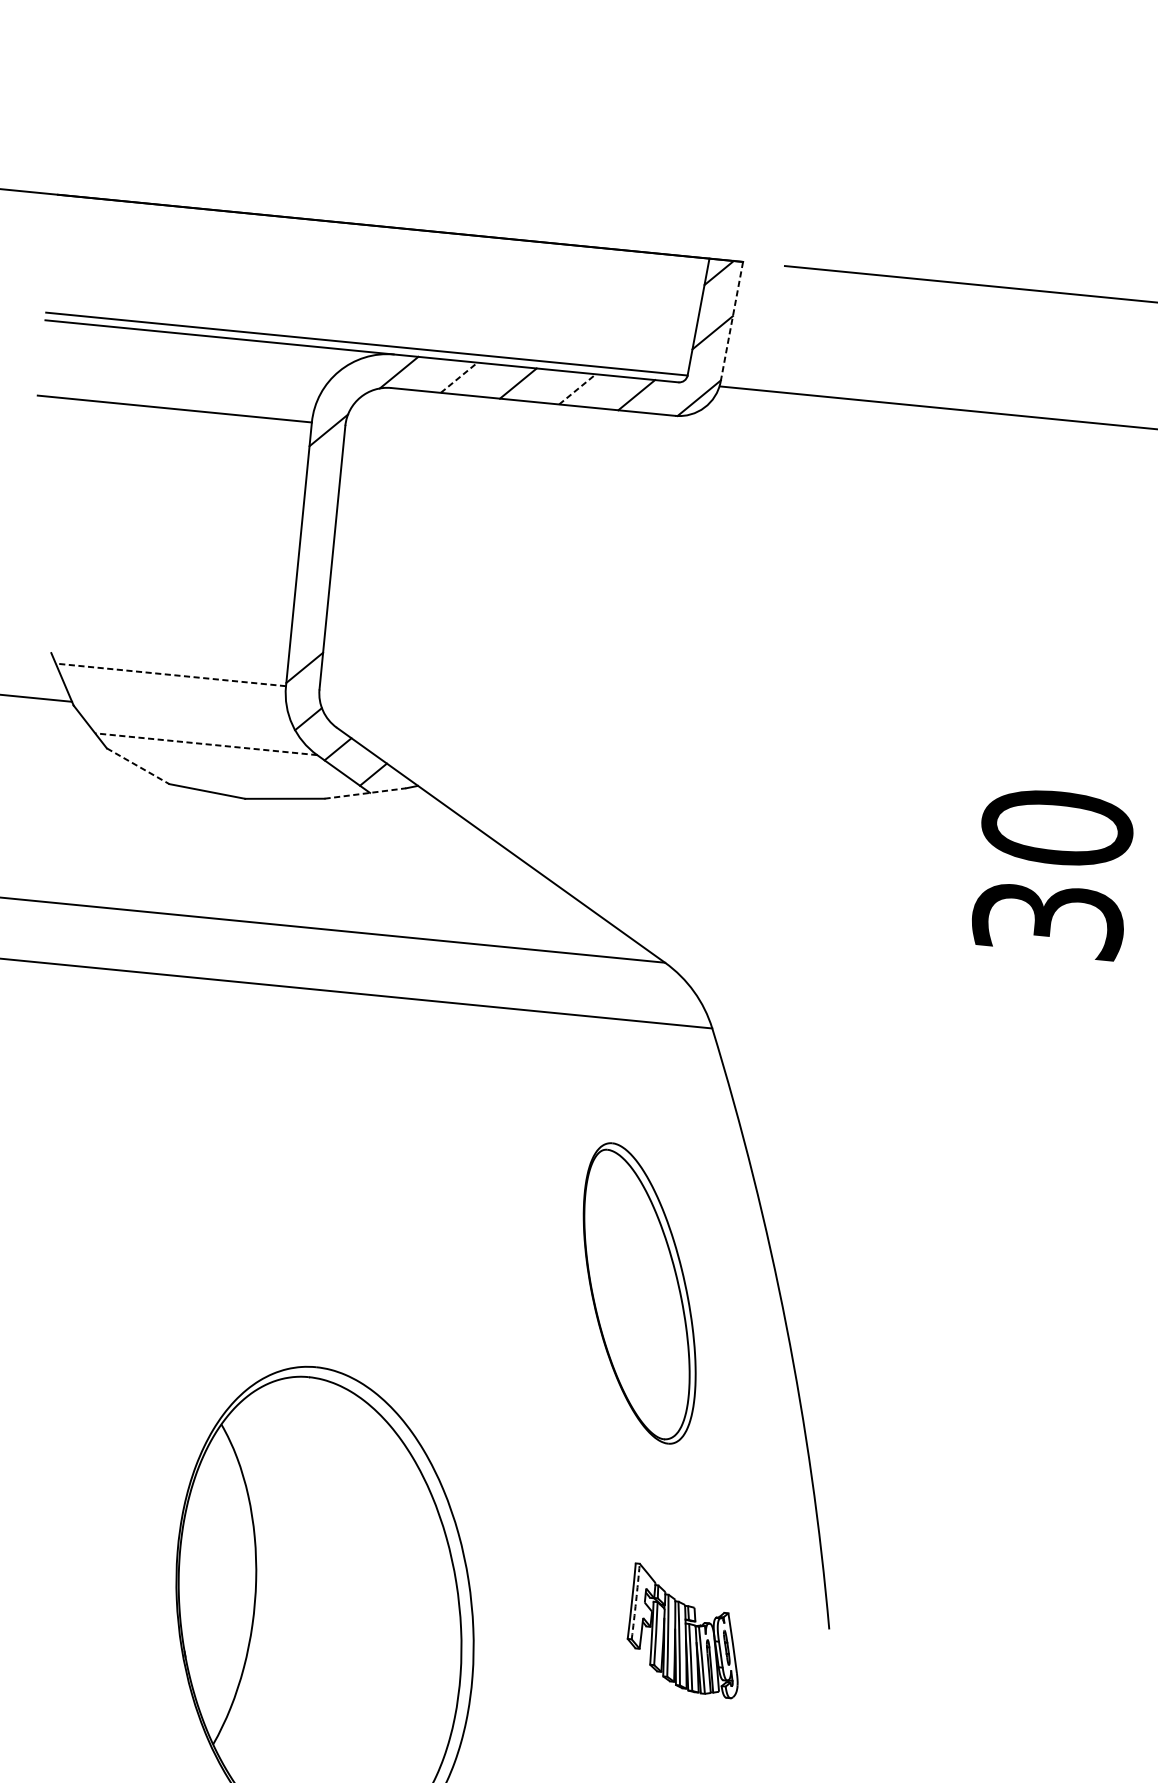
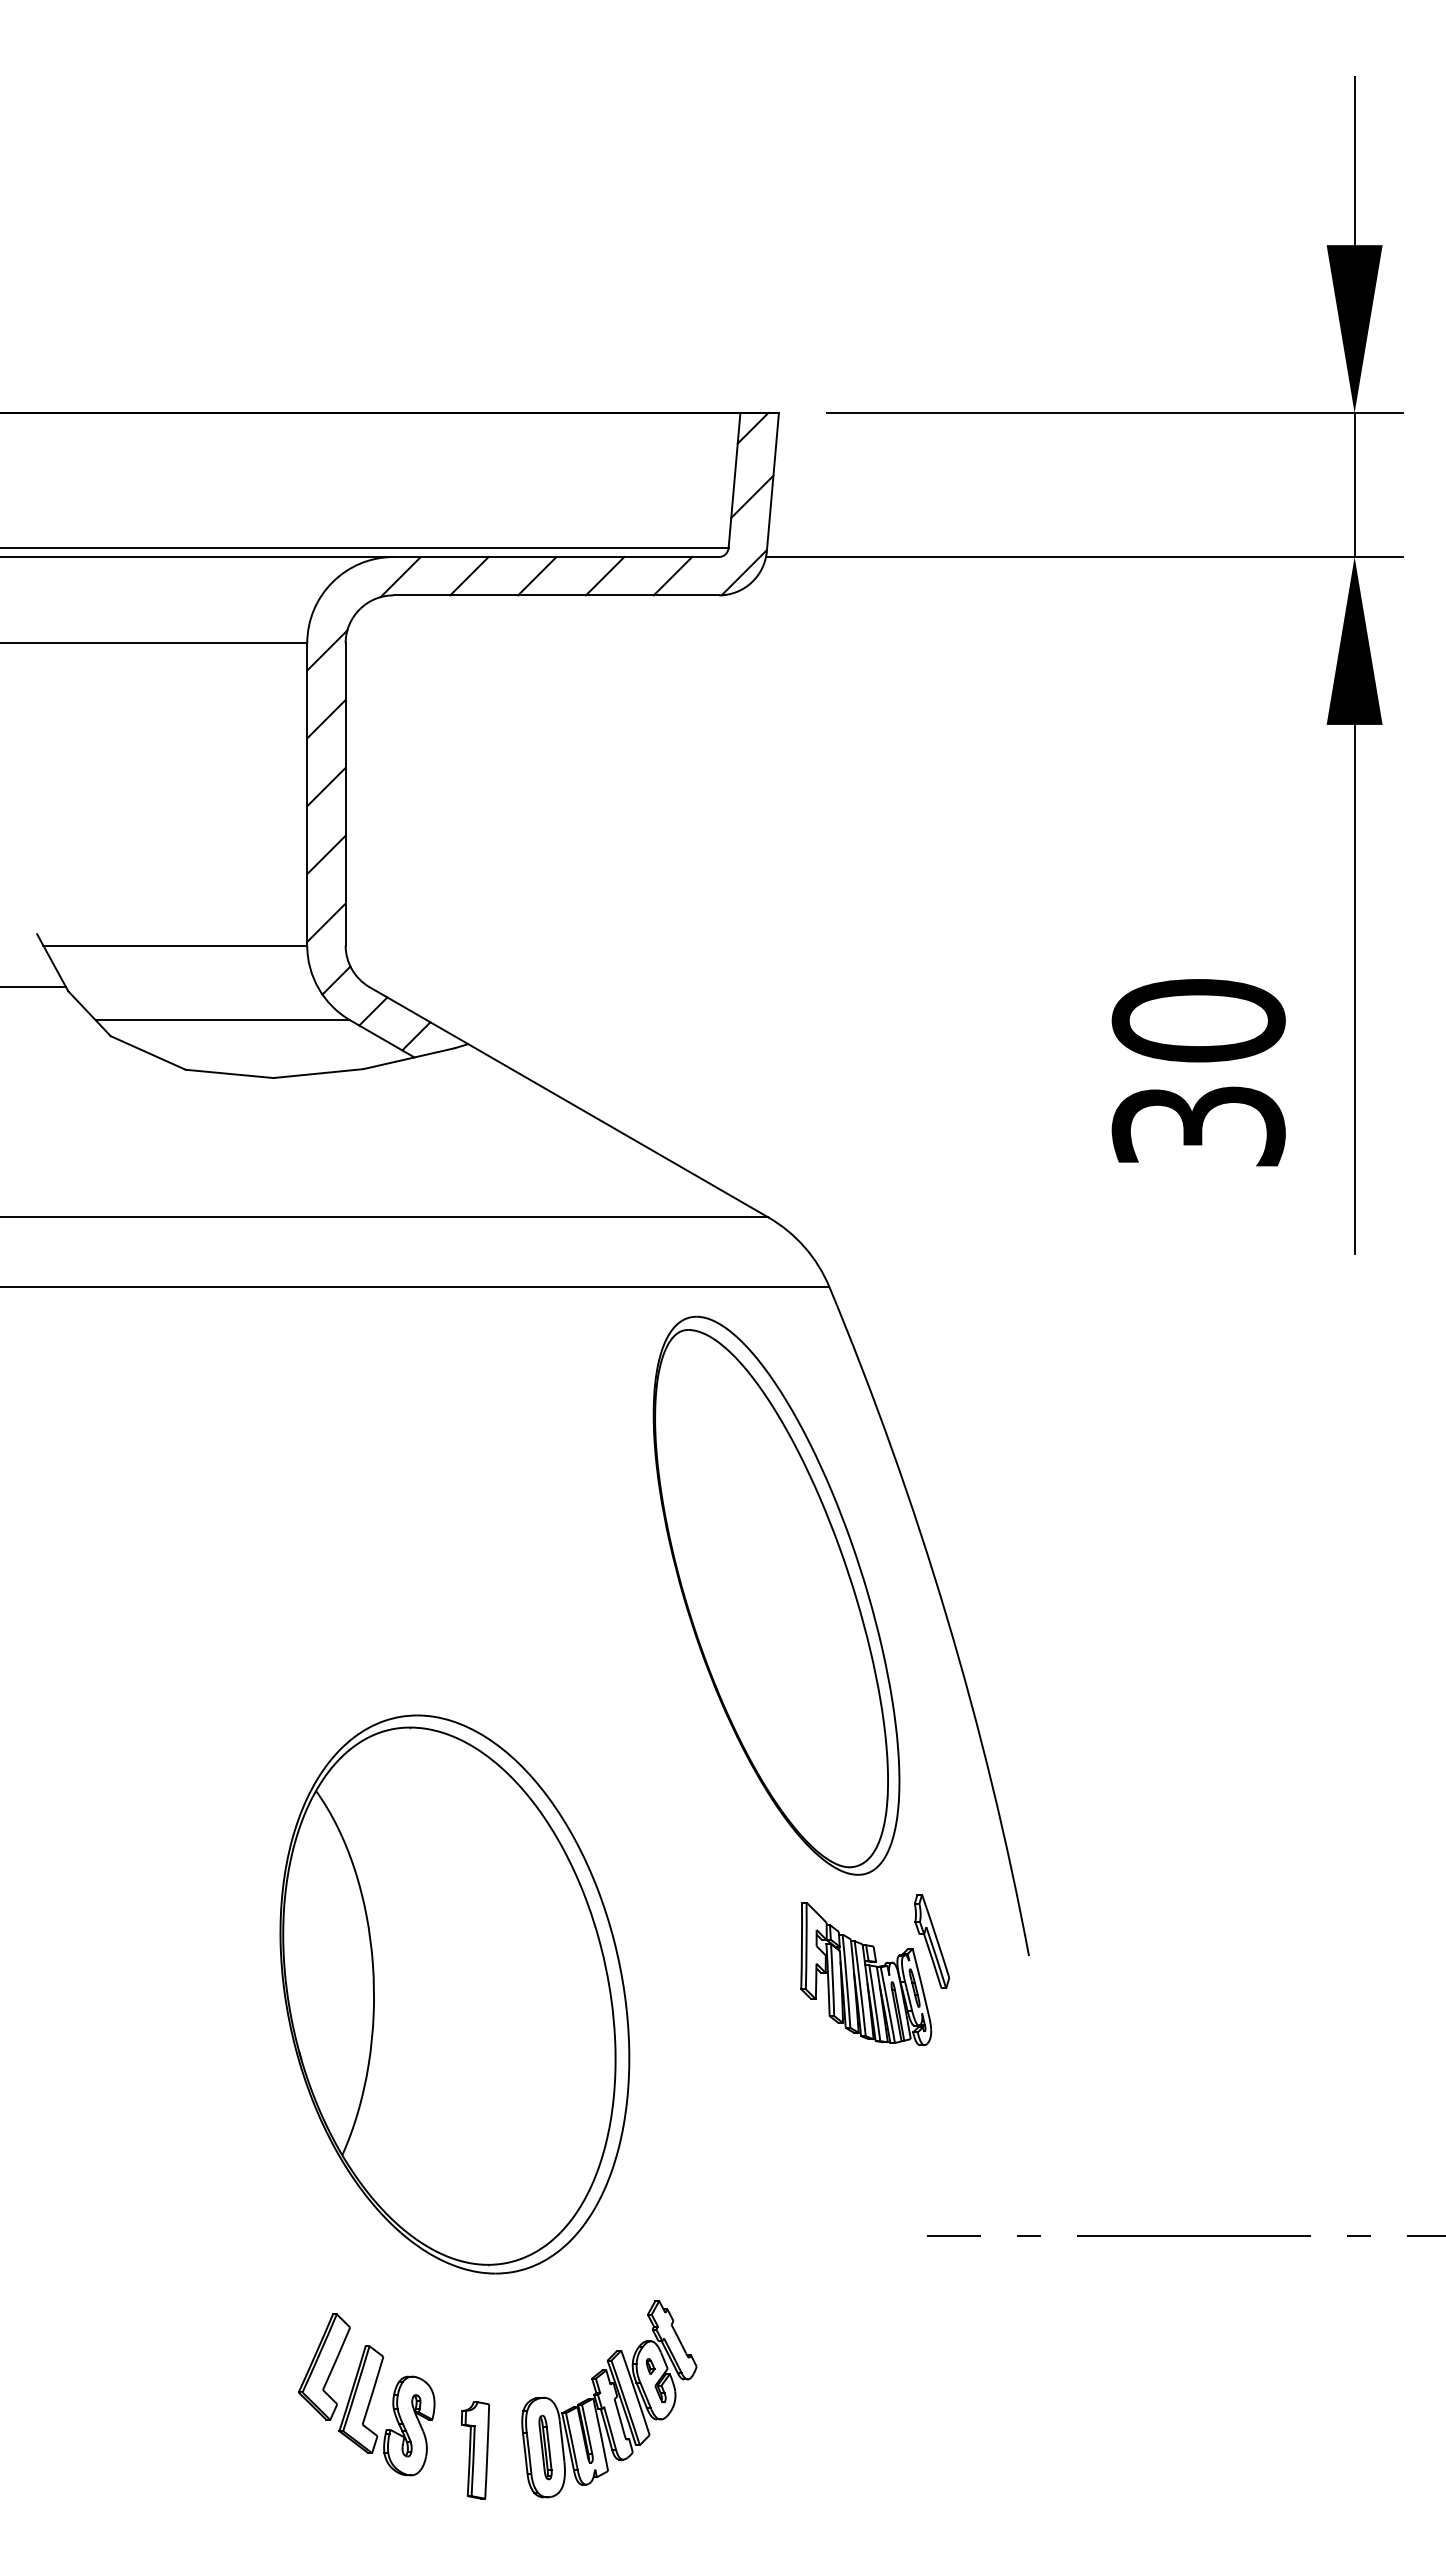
line: (731, 321) -> (772, 482), dashed -> solid
line: (459, 377) -> (469, 575), dashed -> solid
line: (577, 388) -> (605, 575), dashed -> solid
line: (322, 490) -> (326, 719), added
line: (316, 549) -> (326, 786), added
line: (310, 608) -> (326, 854), added
line: (171, 674) -> (175, 945), dashed -> solid
line: (205, 744) -> (222, 1020), dashed -> solid
line: (138, 766) -> (148, 1053), dashed -> solid
line: (365, 793) -> (409, 1058), dashed -> solid
part: (639, 1293) -> (776, 1595), size x1.67
arc: (636, 1601) -> (806, 1945), dashed -> solid
part: (745, 1608) -> (931, 1941), added

